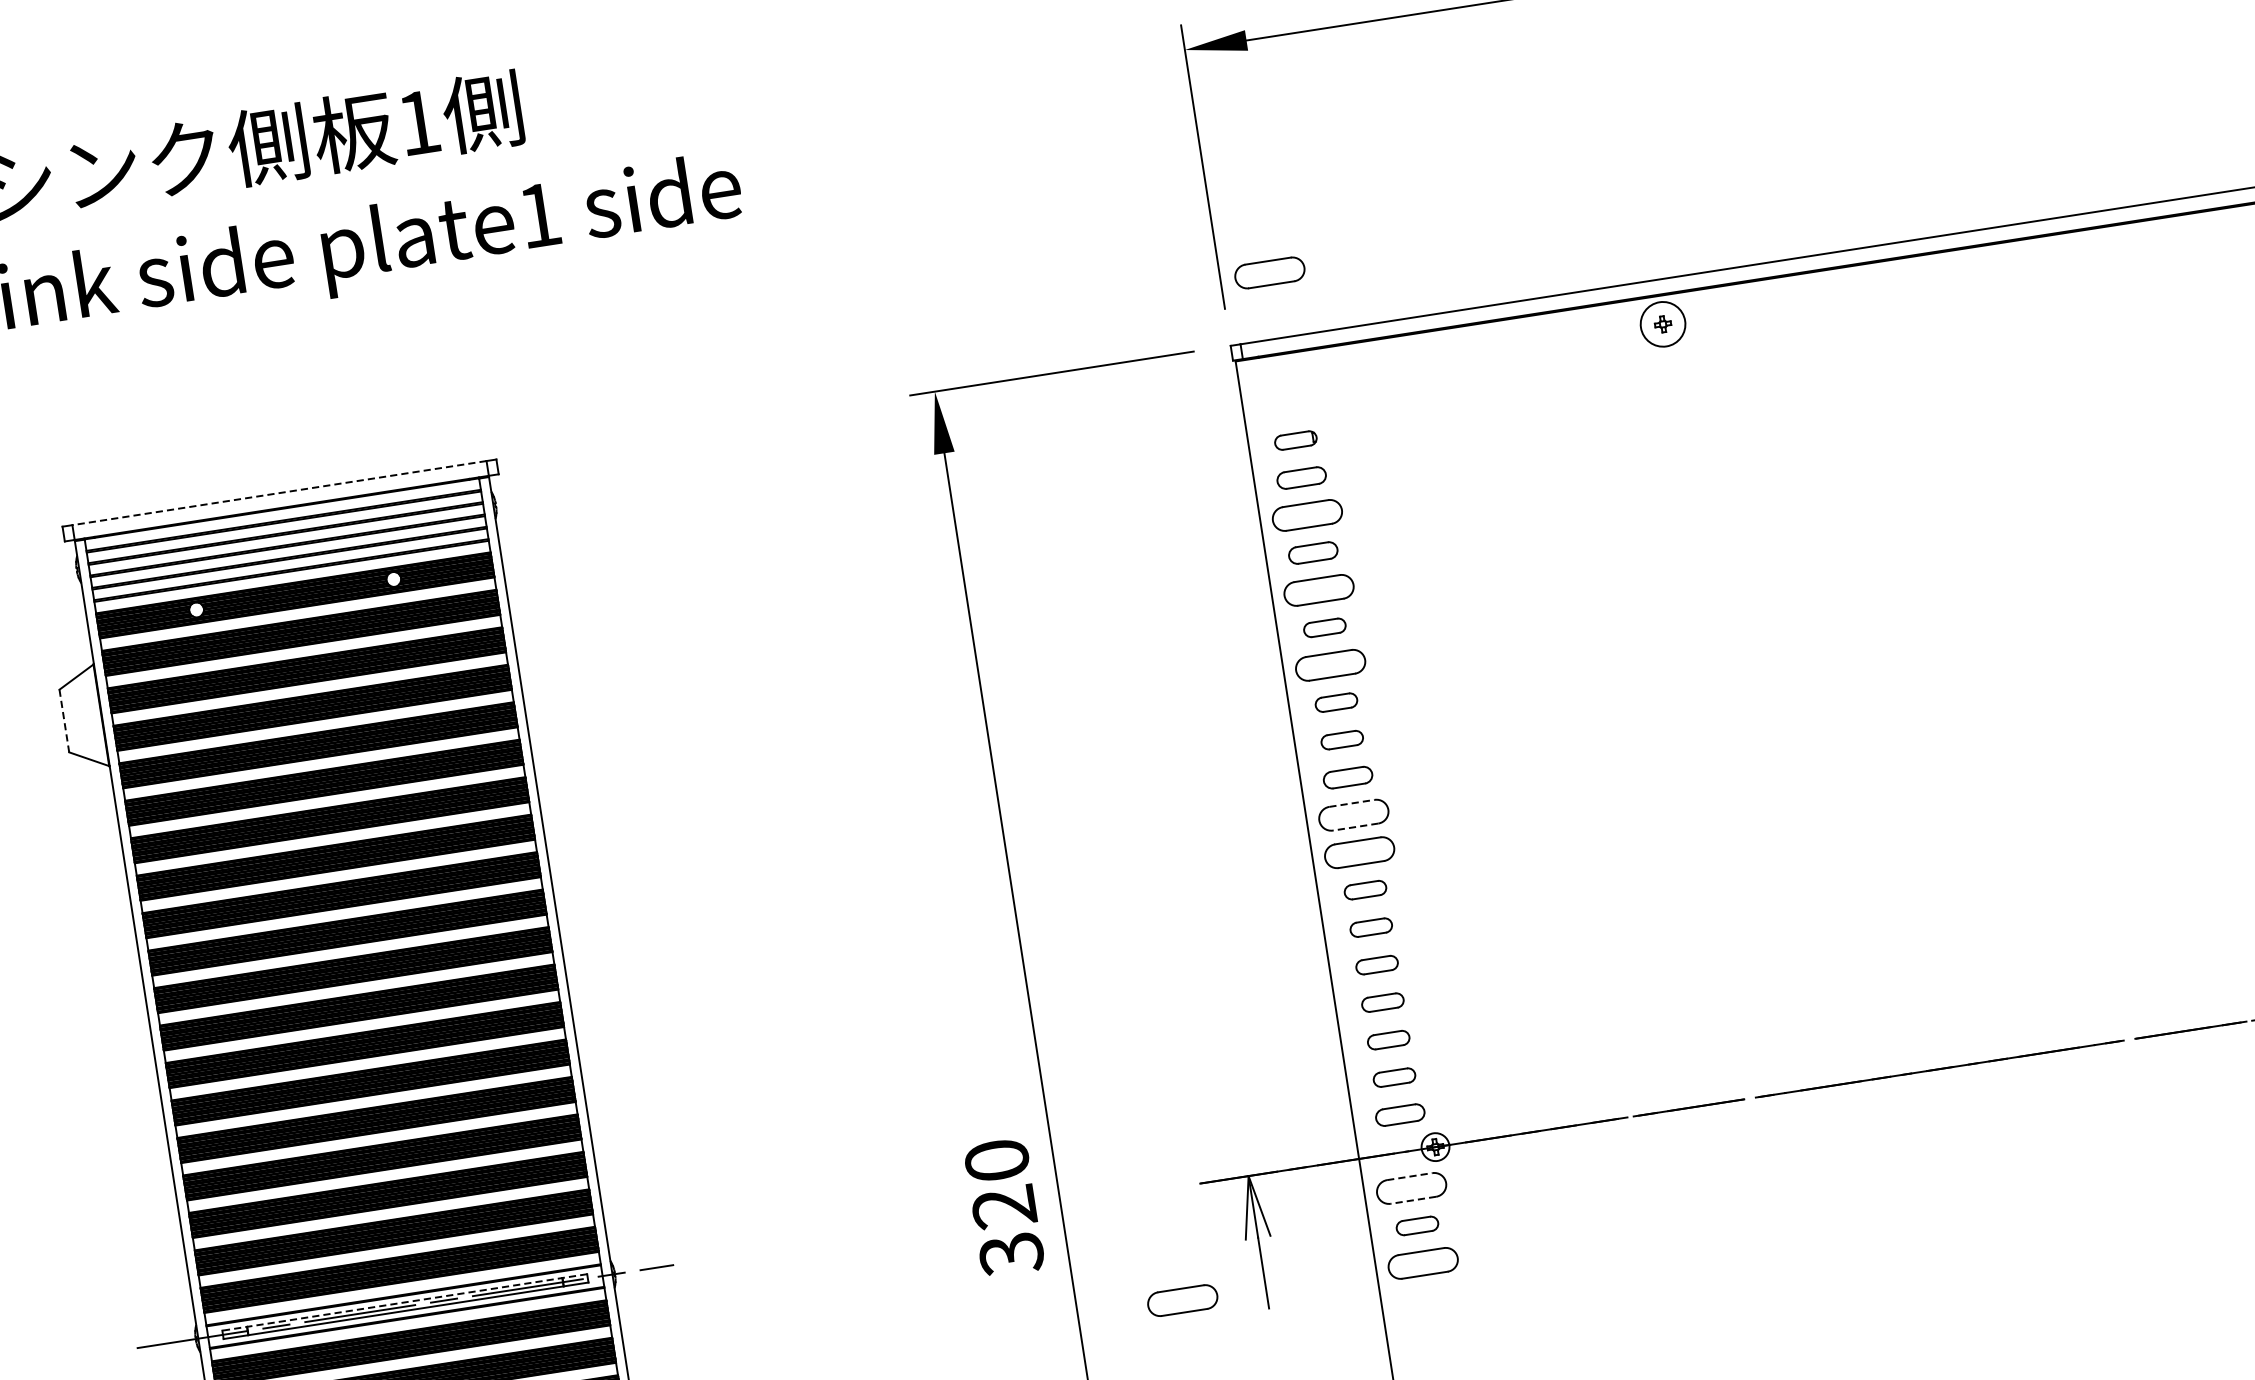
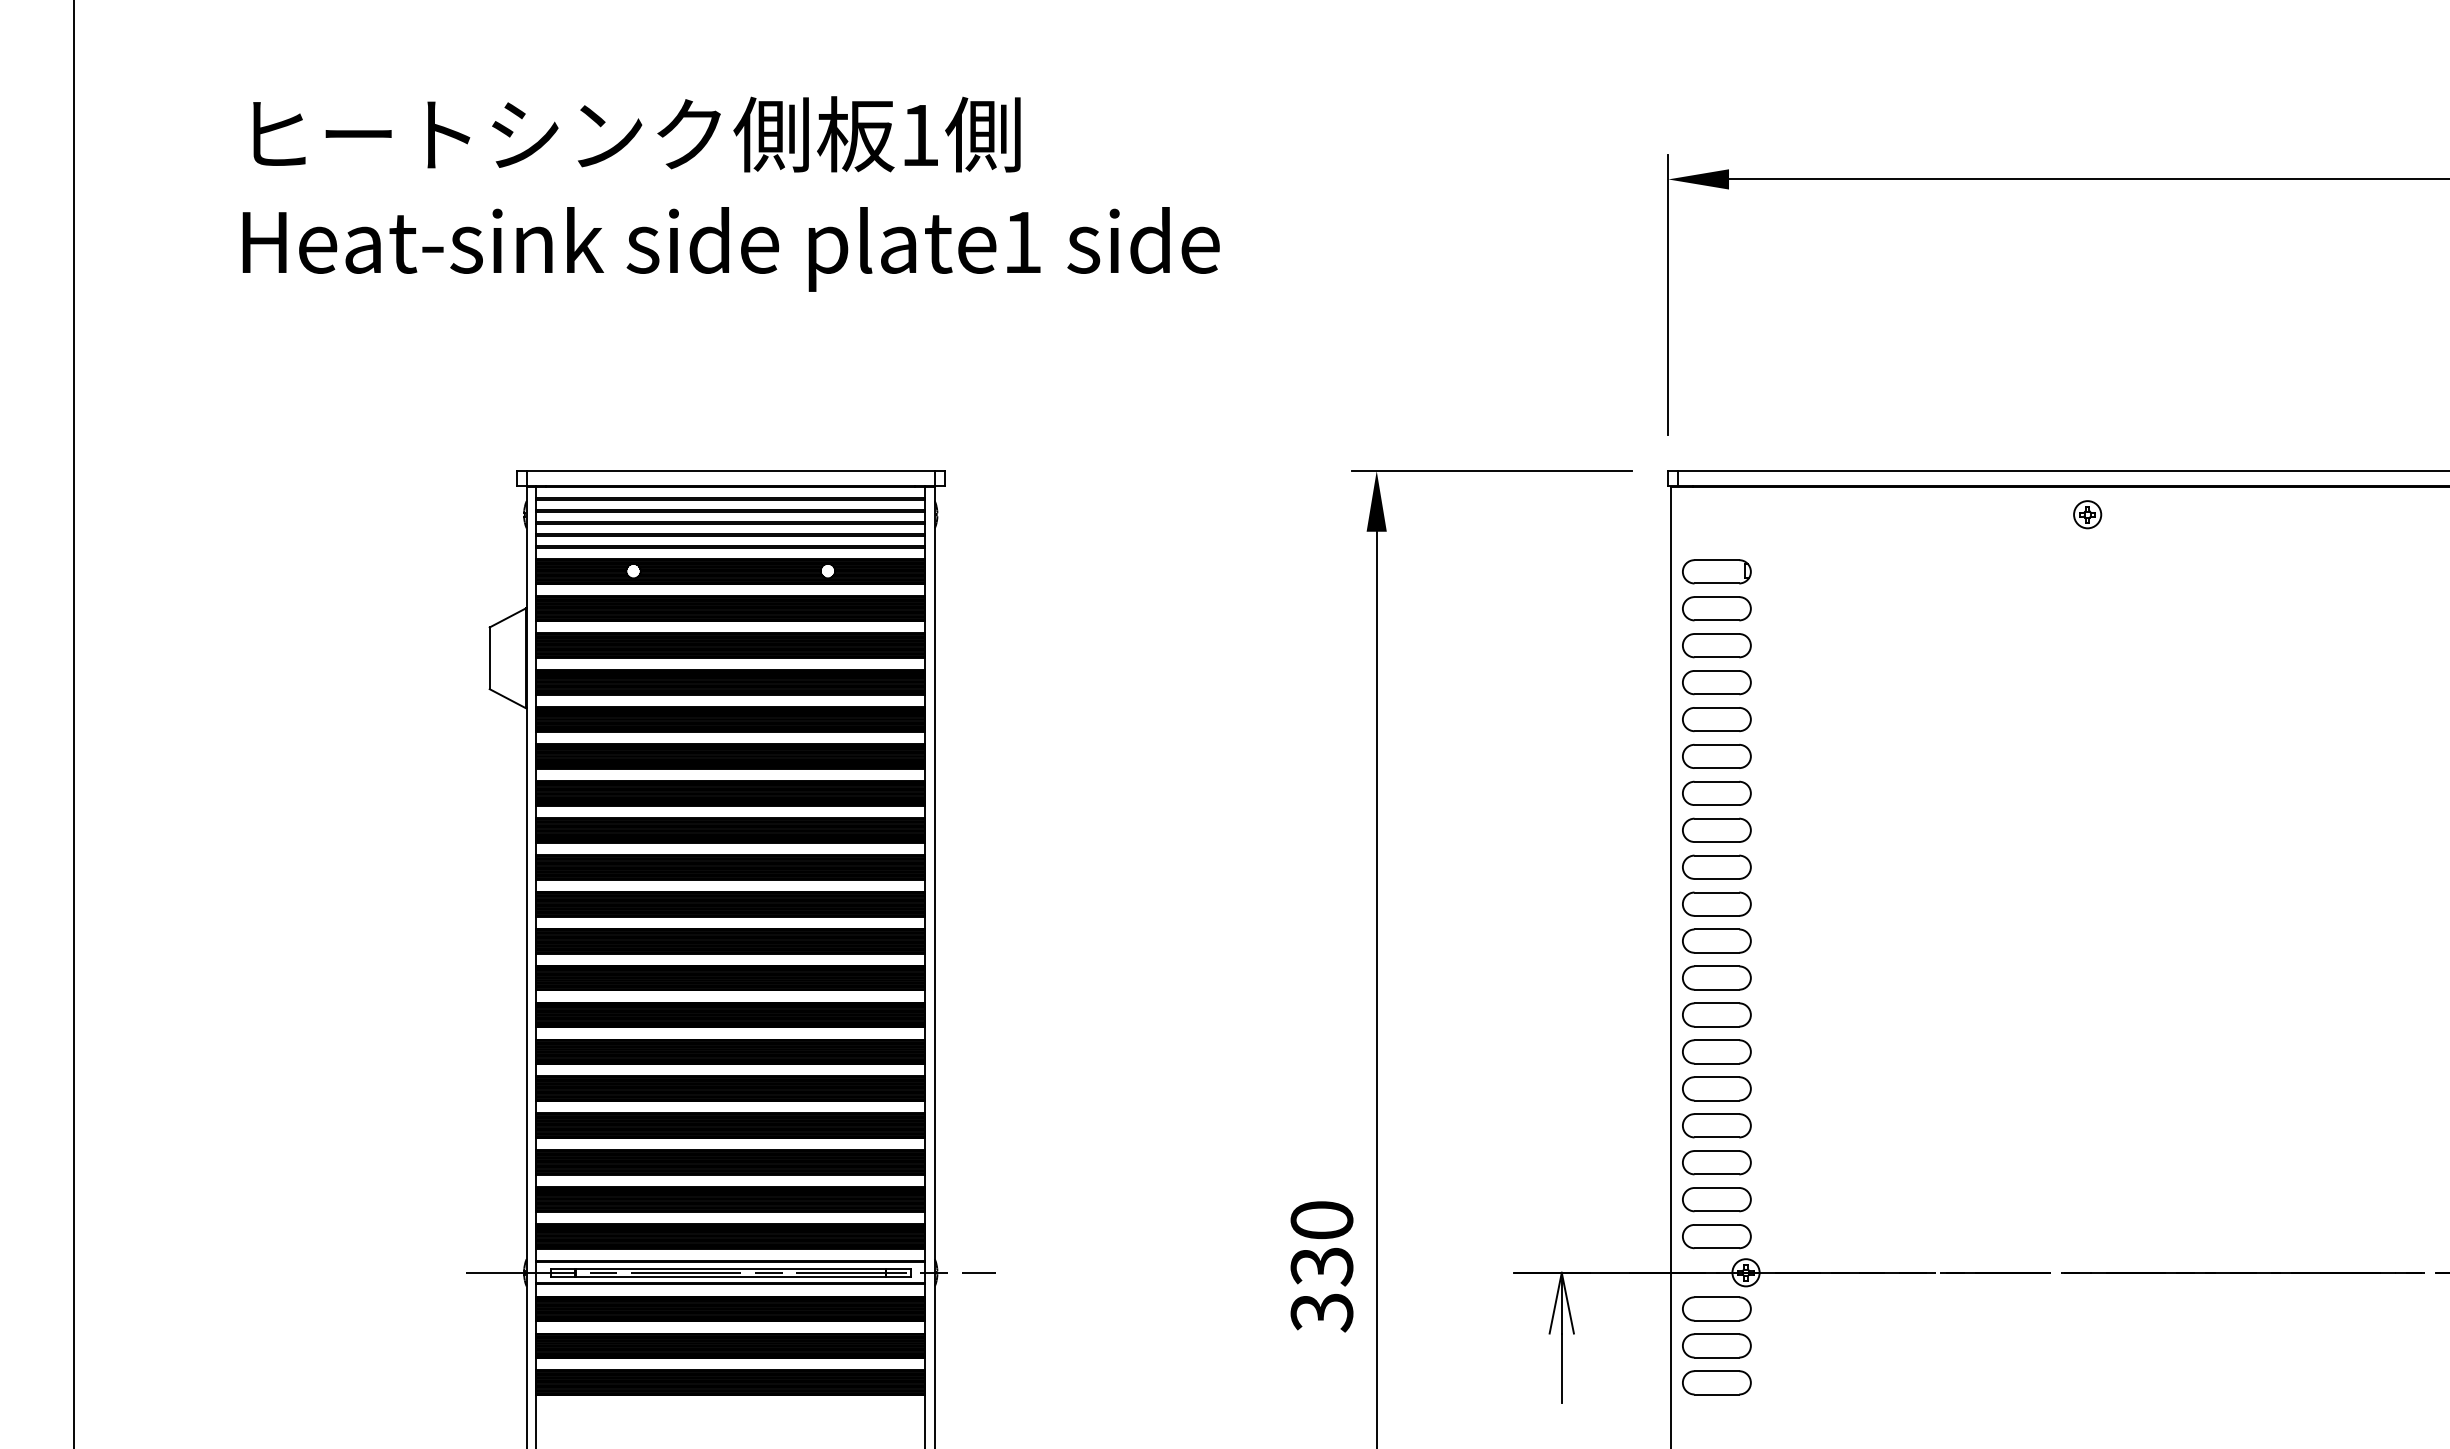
part: (1269, 272) -> (1716, 406), removed
circle: (1662, 324) -> (2087, 514), size x0.62
part: (1295, 440) -> (1716, 571), size x1.67
part: (1301, 477) -> (1716, 608), size x1.43
line: (279, 492) -> (730, 470), dashed -> solid
part: (1312, 552) -> (1716, 682), size x1.43
part: (1324, 627) -> (1716, 756), size x1.67
part: (1335, 702) -> (1716, 829), size x1.67
line: (64, 721) -> (489, 658), dashed -> solid
part: (1341, 739) -> (1716, 866), size x1.67
part: (1347, 777) -> (1716, 903), size x1.43
line: (1352, 803) -> (1717, 929), dashed -> solid
line: (1355, 826) -> (1716, 952), dashed -> solid
part: (1364, 889) -> (1716, 1014), size x1.67
part: (1370, 927) -> (1716, 1051), size x1.67
part: (1376, 964) -> (1716, 1088), size x1.67
part: (1382, 1002) -> (1716, 1125), size x1.67
part: (1388, 1039) -> (1716, 1162), size x1.67
part: (1394, 1077) -> (1716, 1199), size x1.67
part: (1399, 1114) -> (1716, 1236), size x1.43
line: (1410, 1176) -> (1717, 1297), dashed -> solid
line: (1413, 1200) -> (1716, 1320), dashed -> solid
text: (1004, 1207) -> (1322, 1266), 320 -> 330
part: (1416, 1225) -> (1716, 1345), size x1.67
part: (1182, 1300) -> (1479, 1382), removed
line: (404, 1302) -> (730, 1268), dashed -> solid

